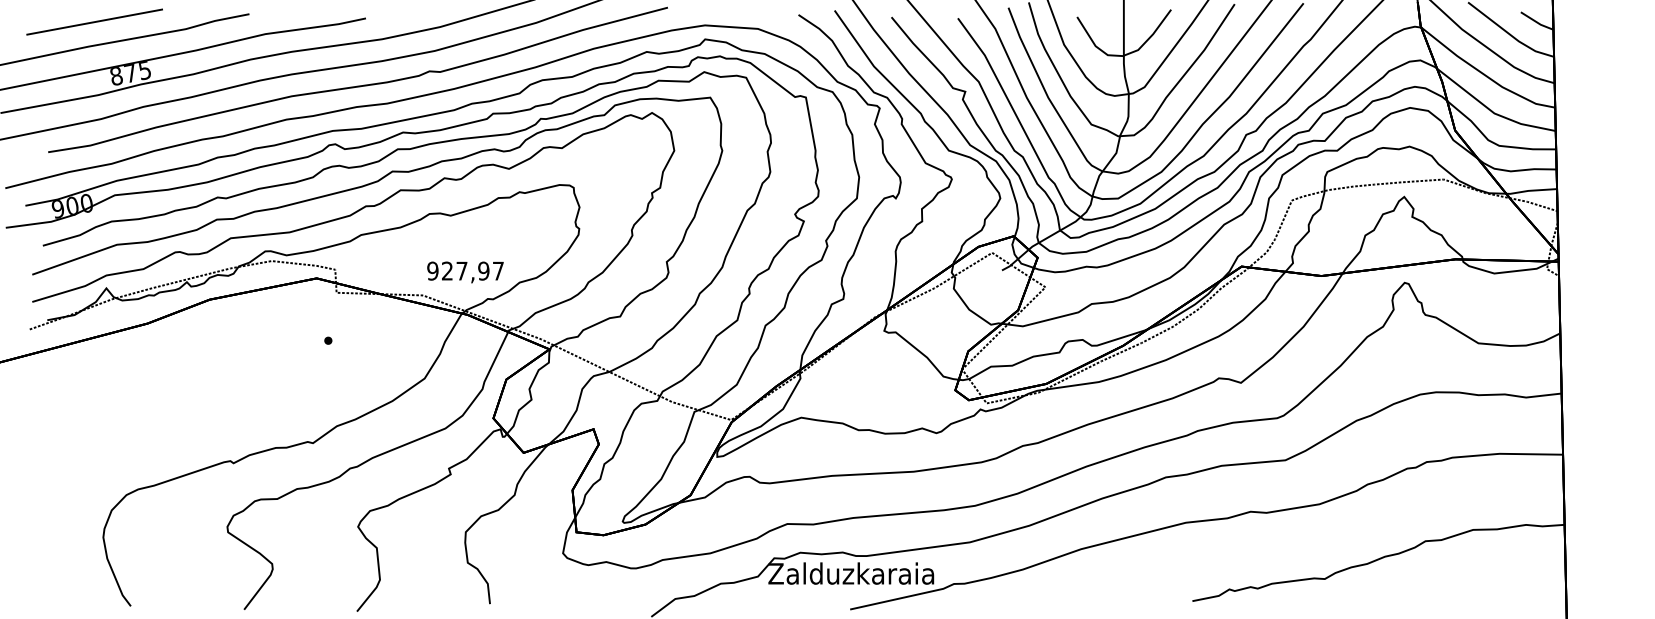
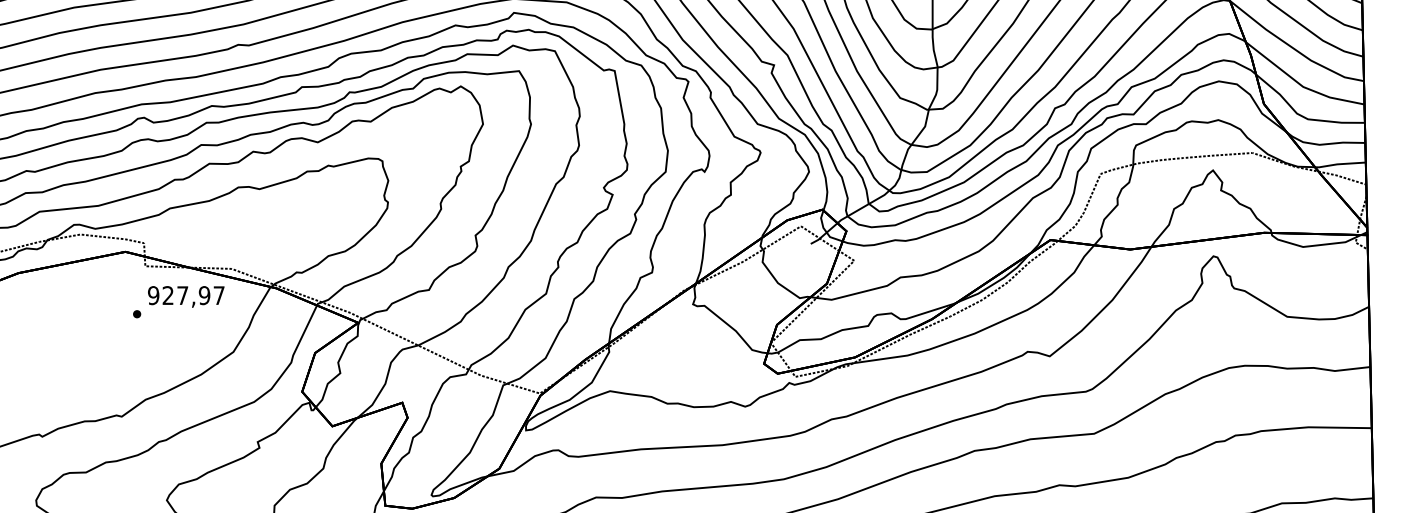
text: (465, 272) -> (186, 296), moved

